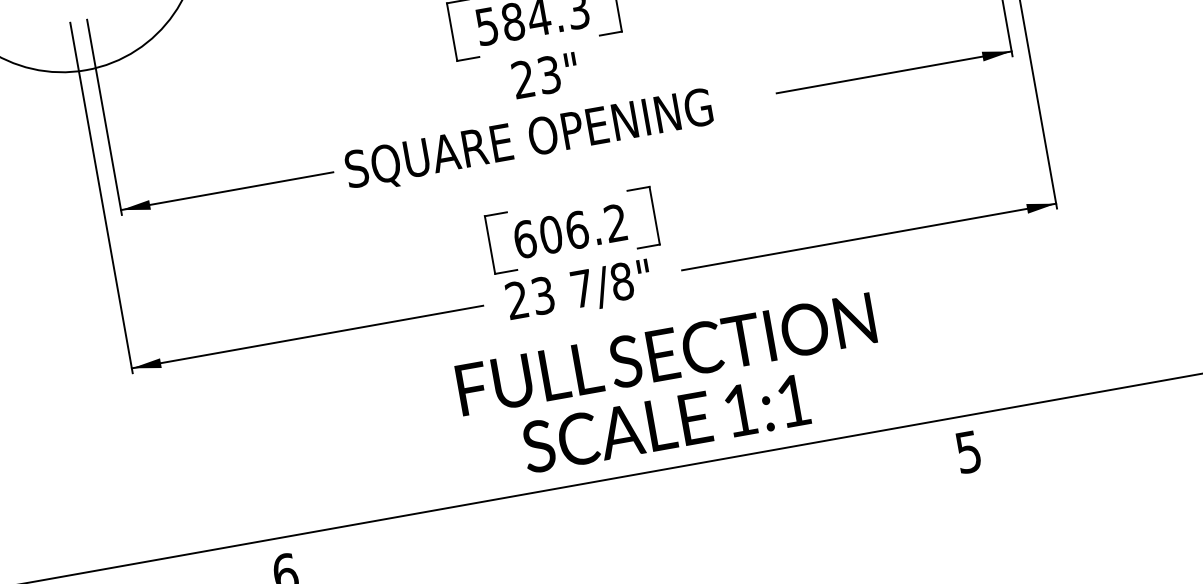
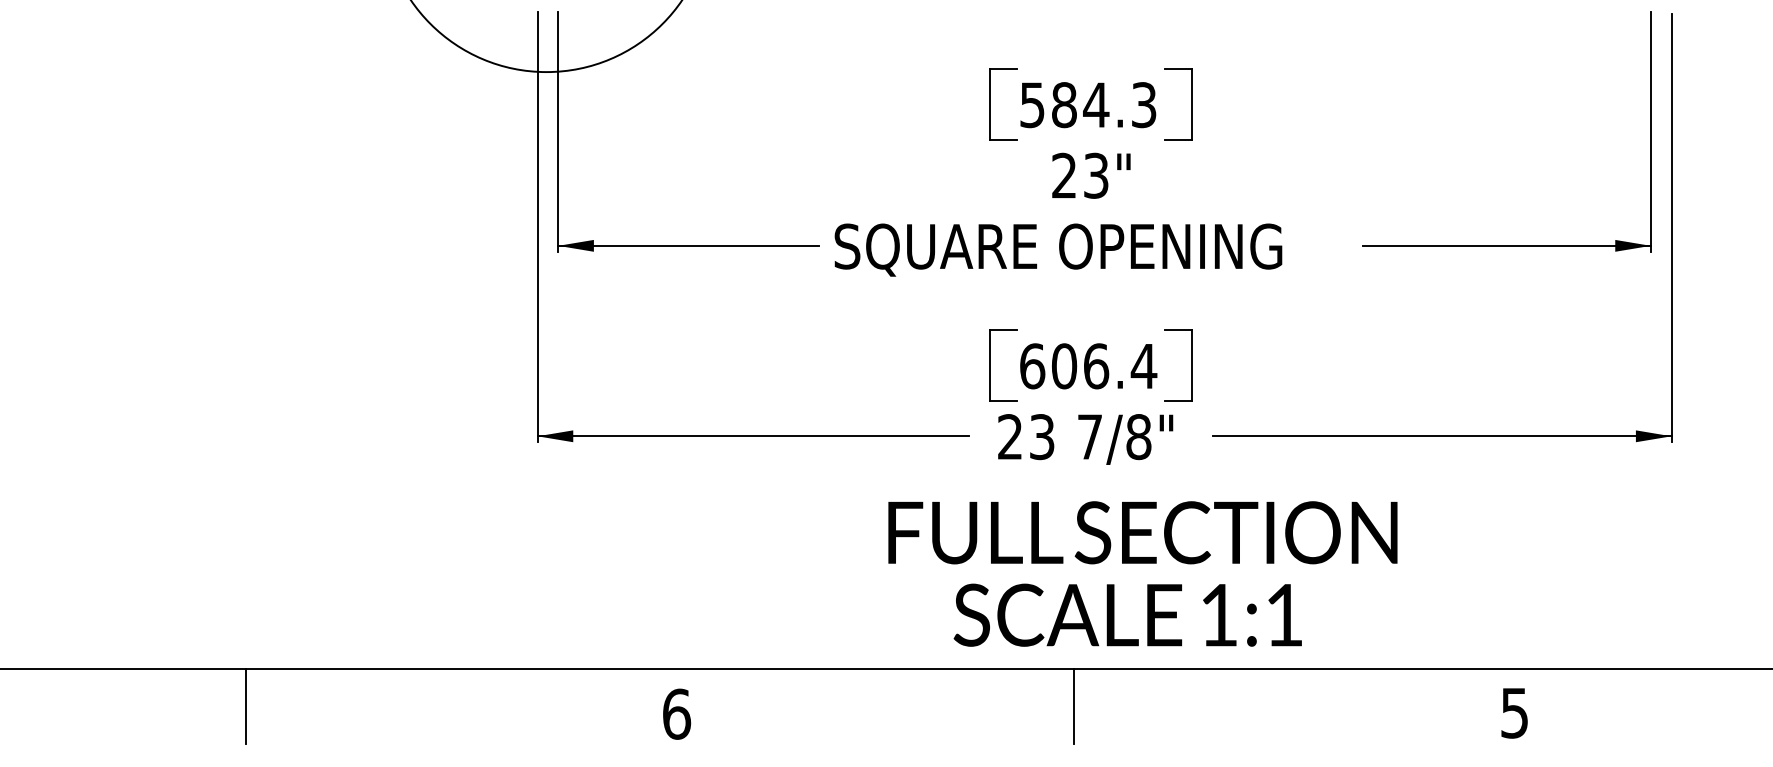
text: (615, 222) -> (1143, 365), 606.2 -> 606.4
text: (671, 387) -> (1142, 573), moved
line: (607, 510) -> (1073, 706), added

